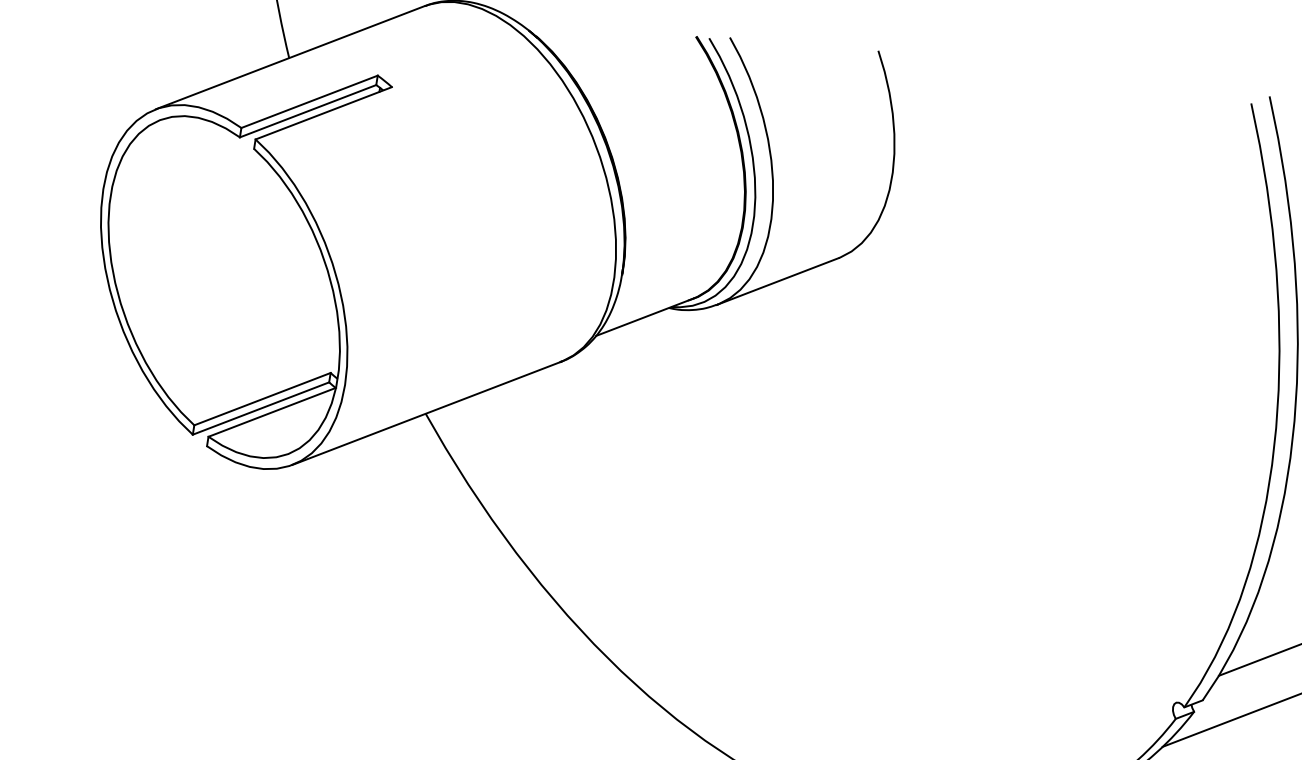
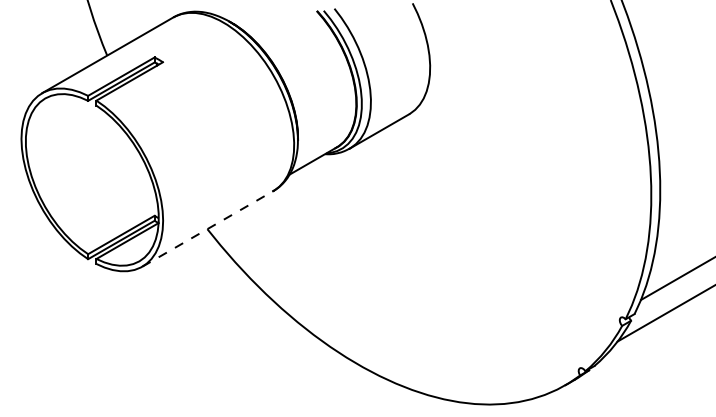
line: (426, 412) -> (207, 228), solid -> dashed

